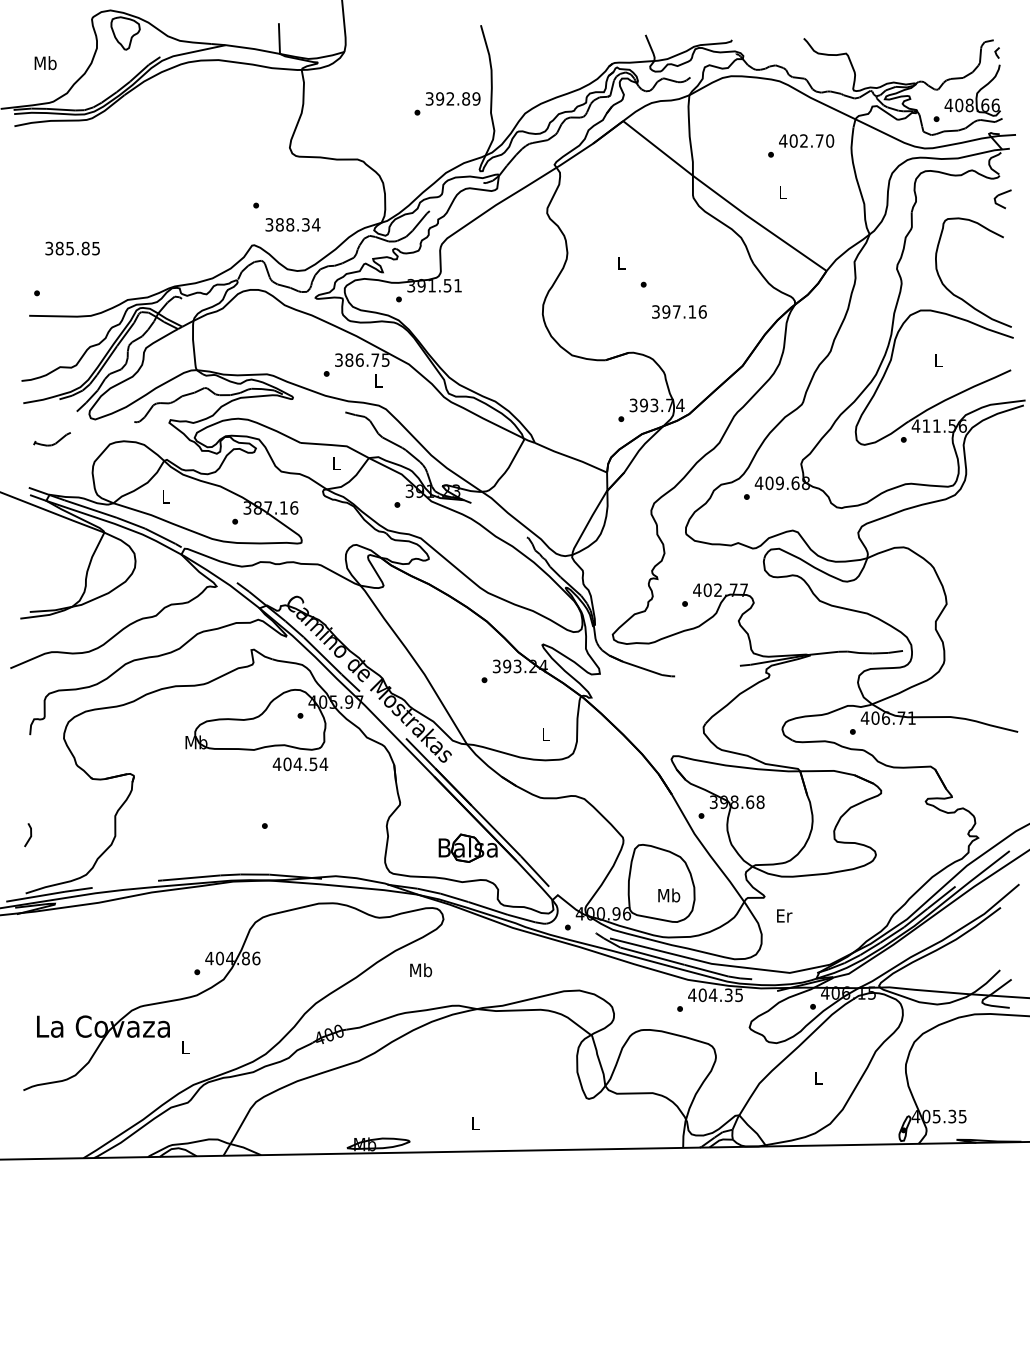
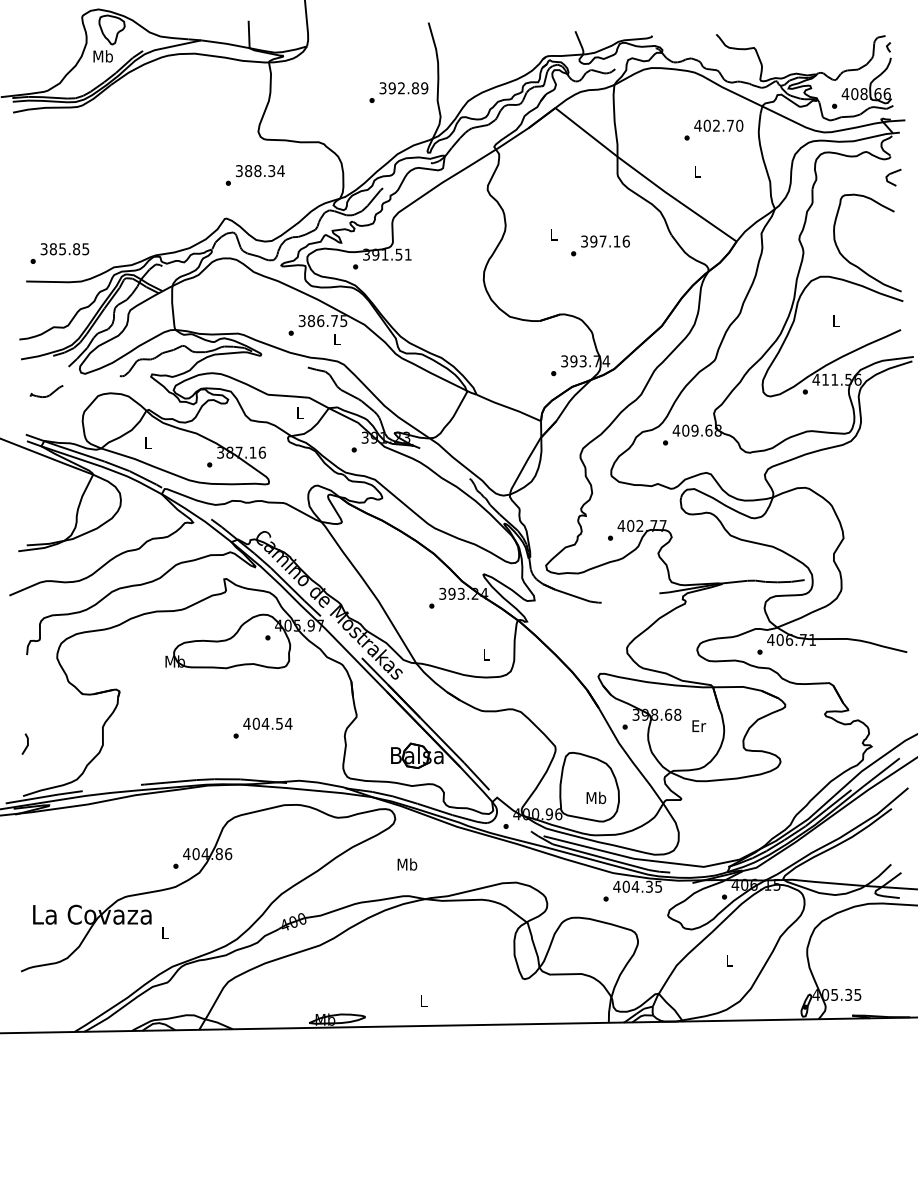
text: (45, 62) -> (103, 55), moved
text: (292, 224) -> (259, 170), moved
text: (72, 248) -> (64, 249), moved
text: (679, 311) -> (605, 241), moved
text: (300, 764) -> (267, 723), moved
text: (784, 915) -> (699, 725), moved
text: (421, 970) -> (407, 864), moved

